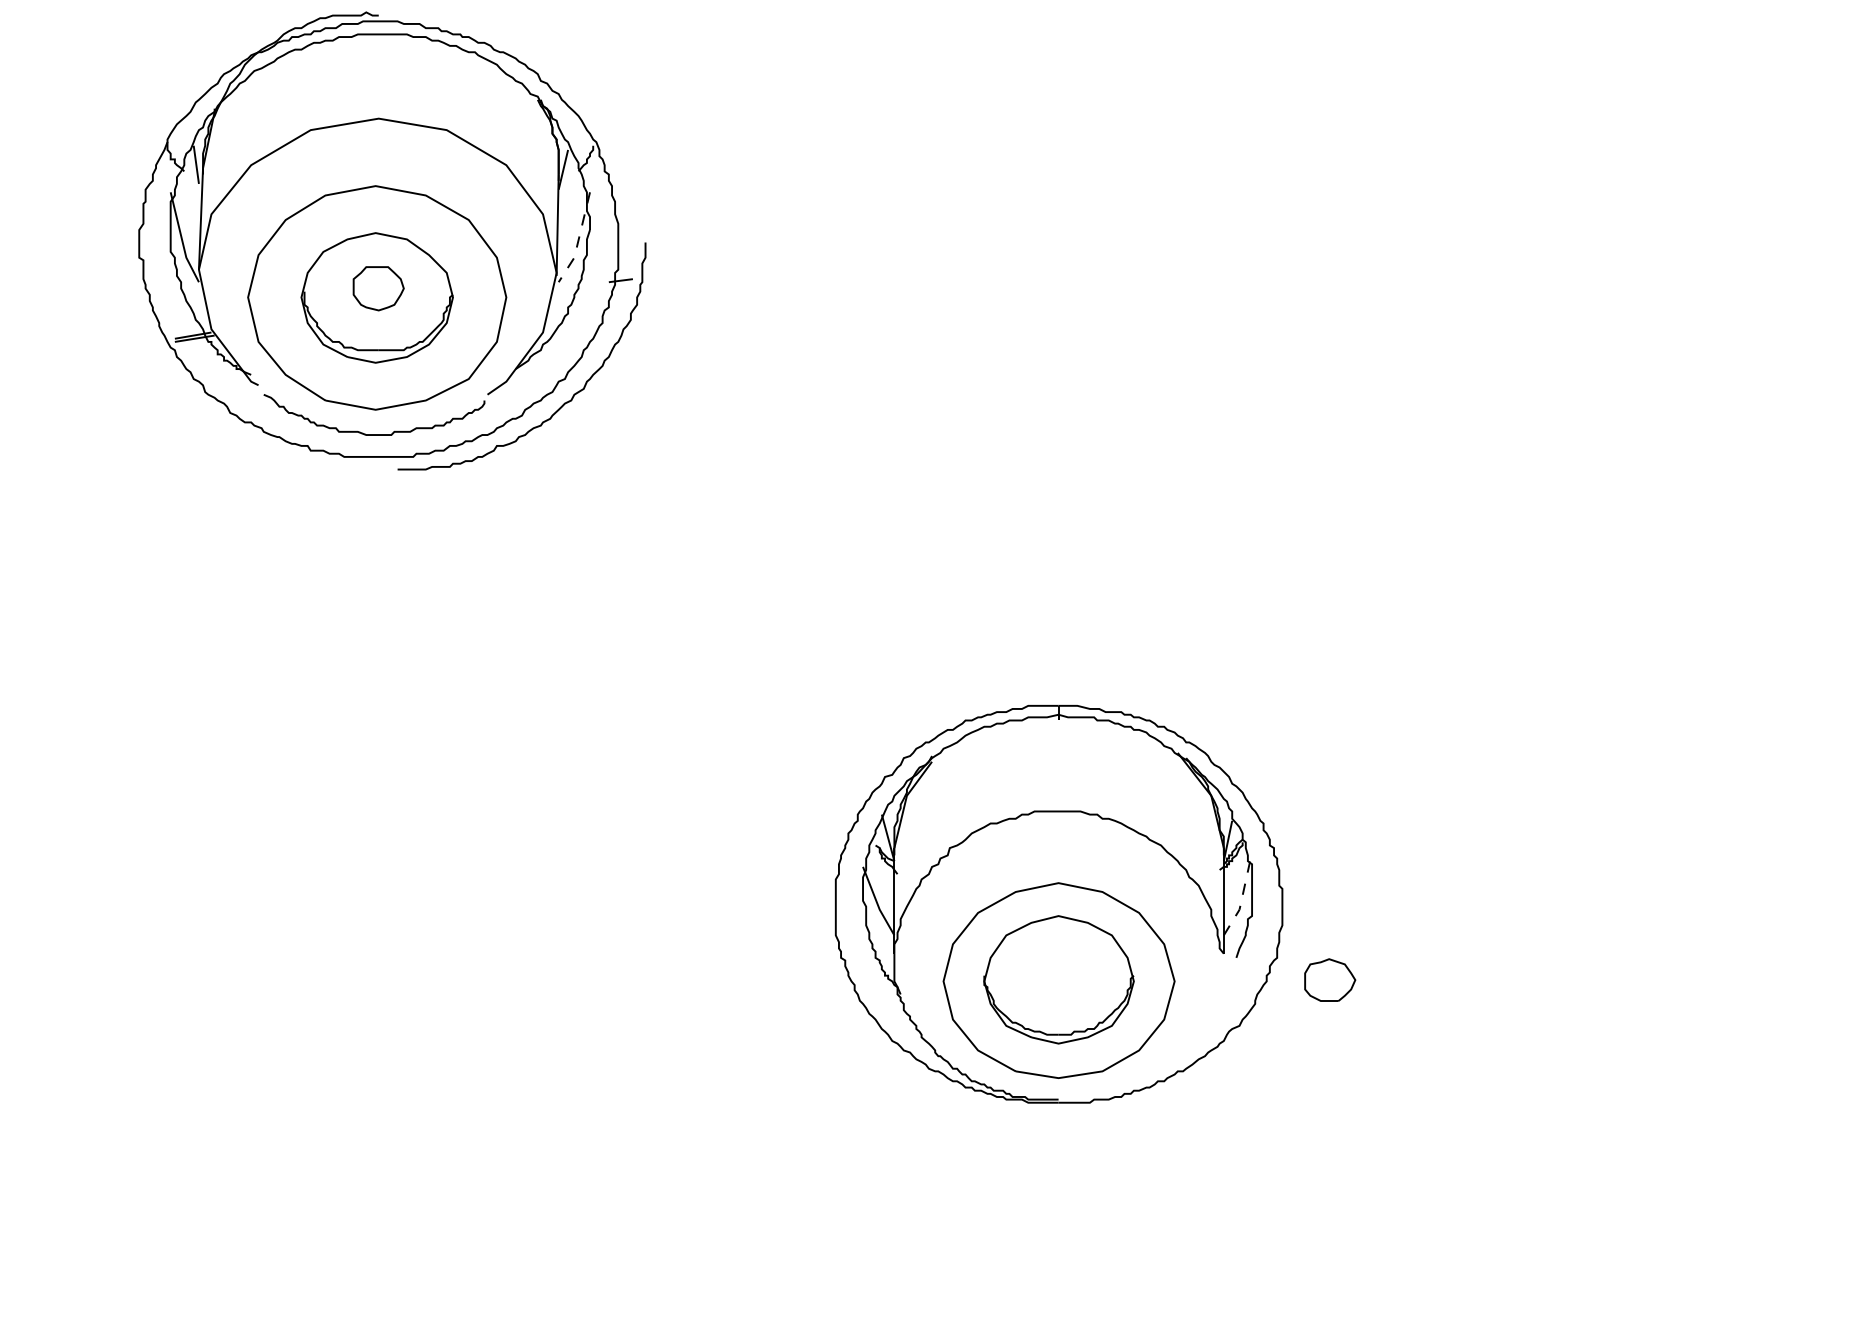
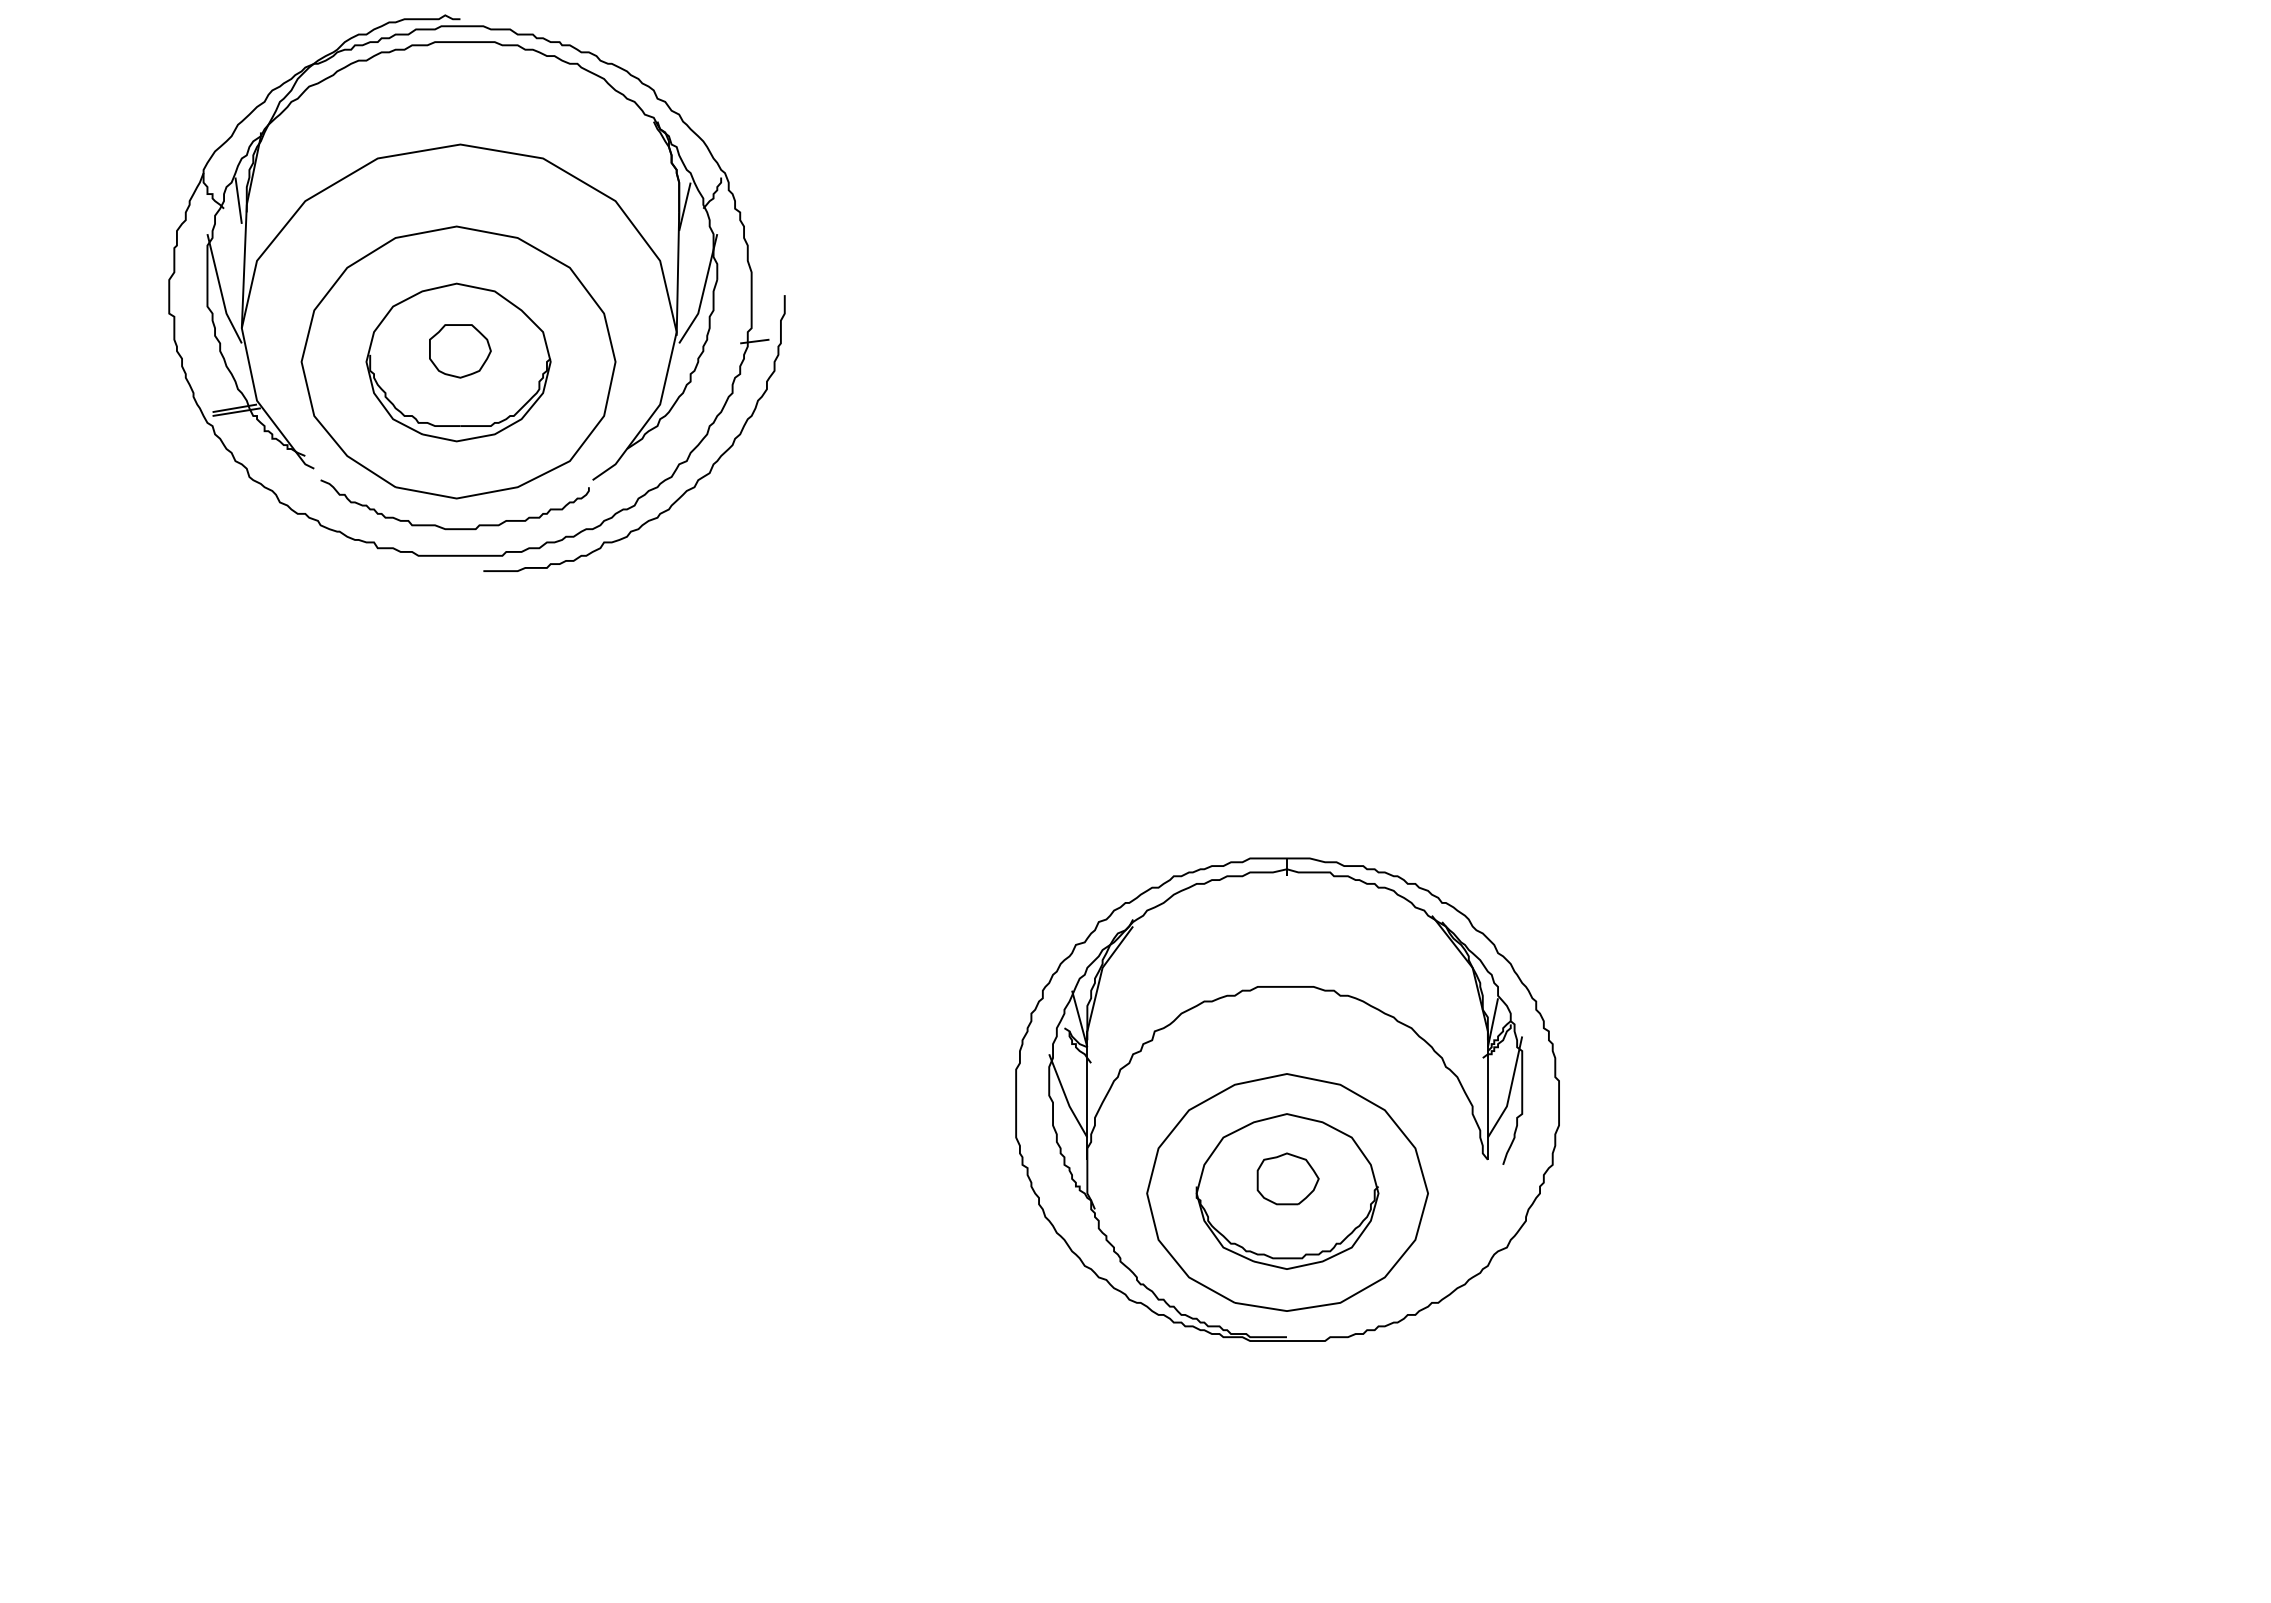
line: (578, 240) -> (703, 292), dashed -> solid
line: (1242, 895) -> (1510, 1089), dashed -> solid
part: (1329, 979) -> (1287, 1178), moved

